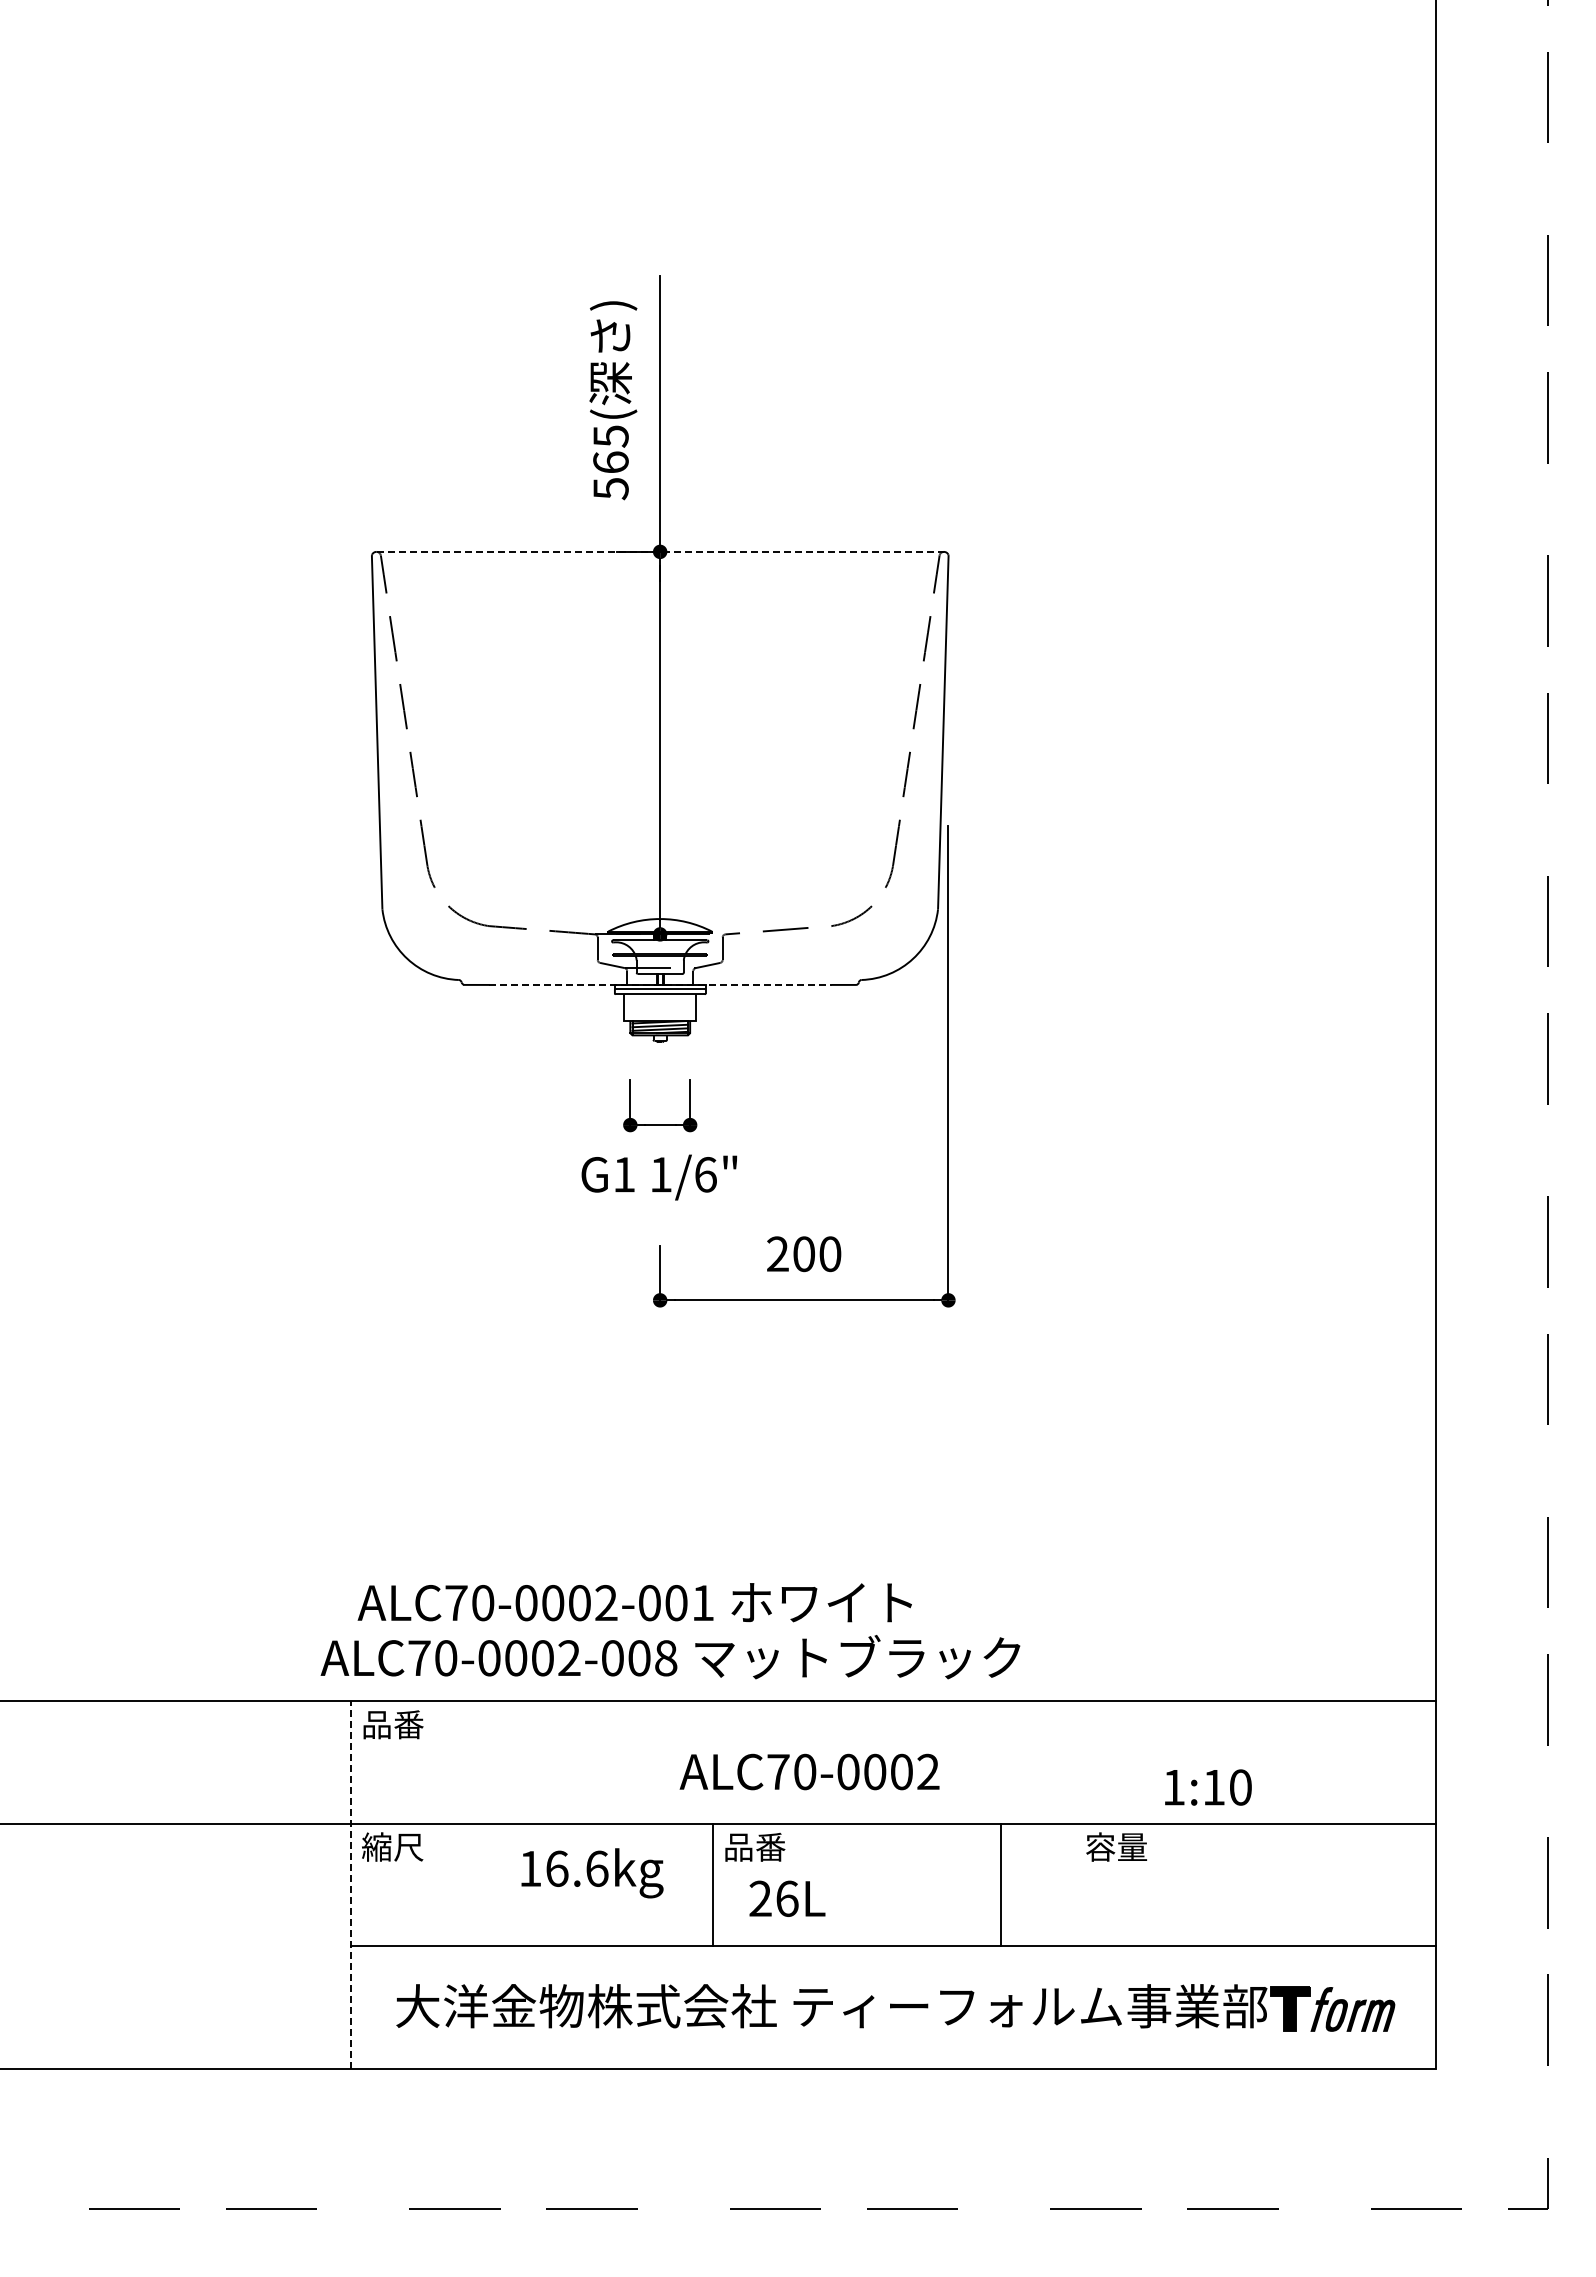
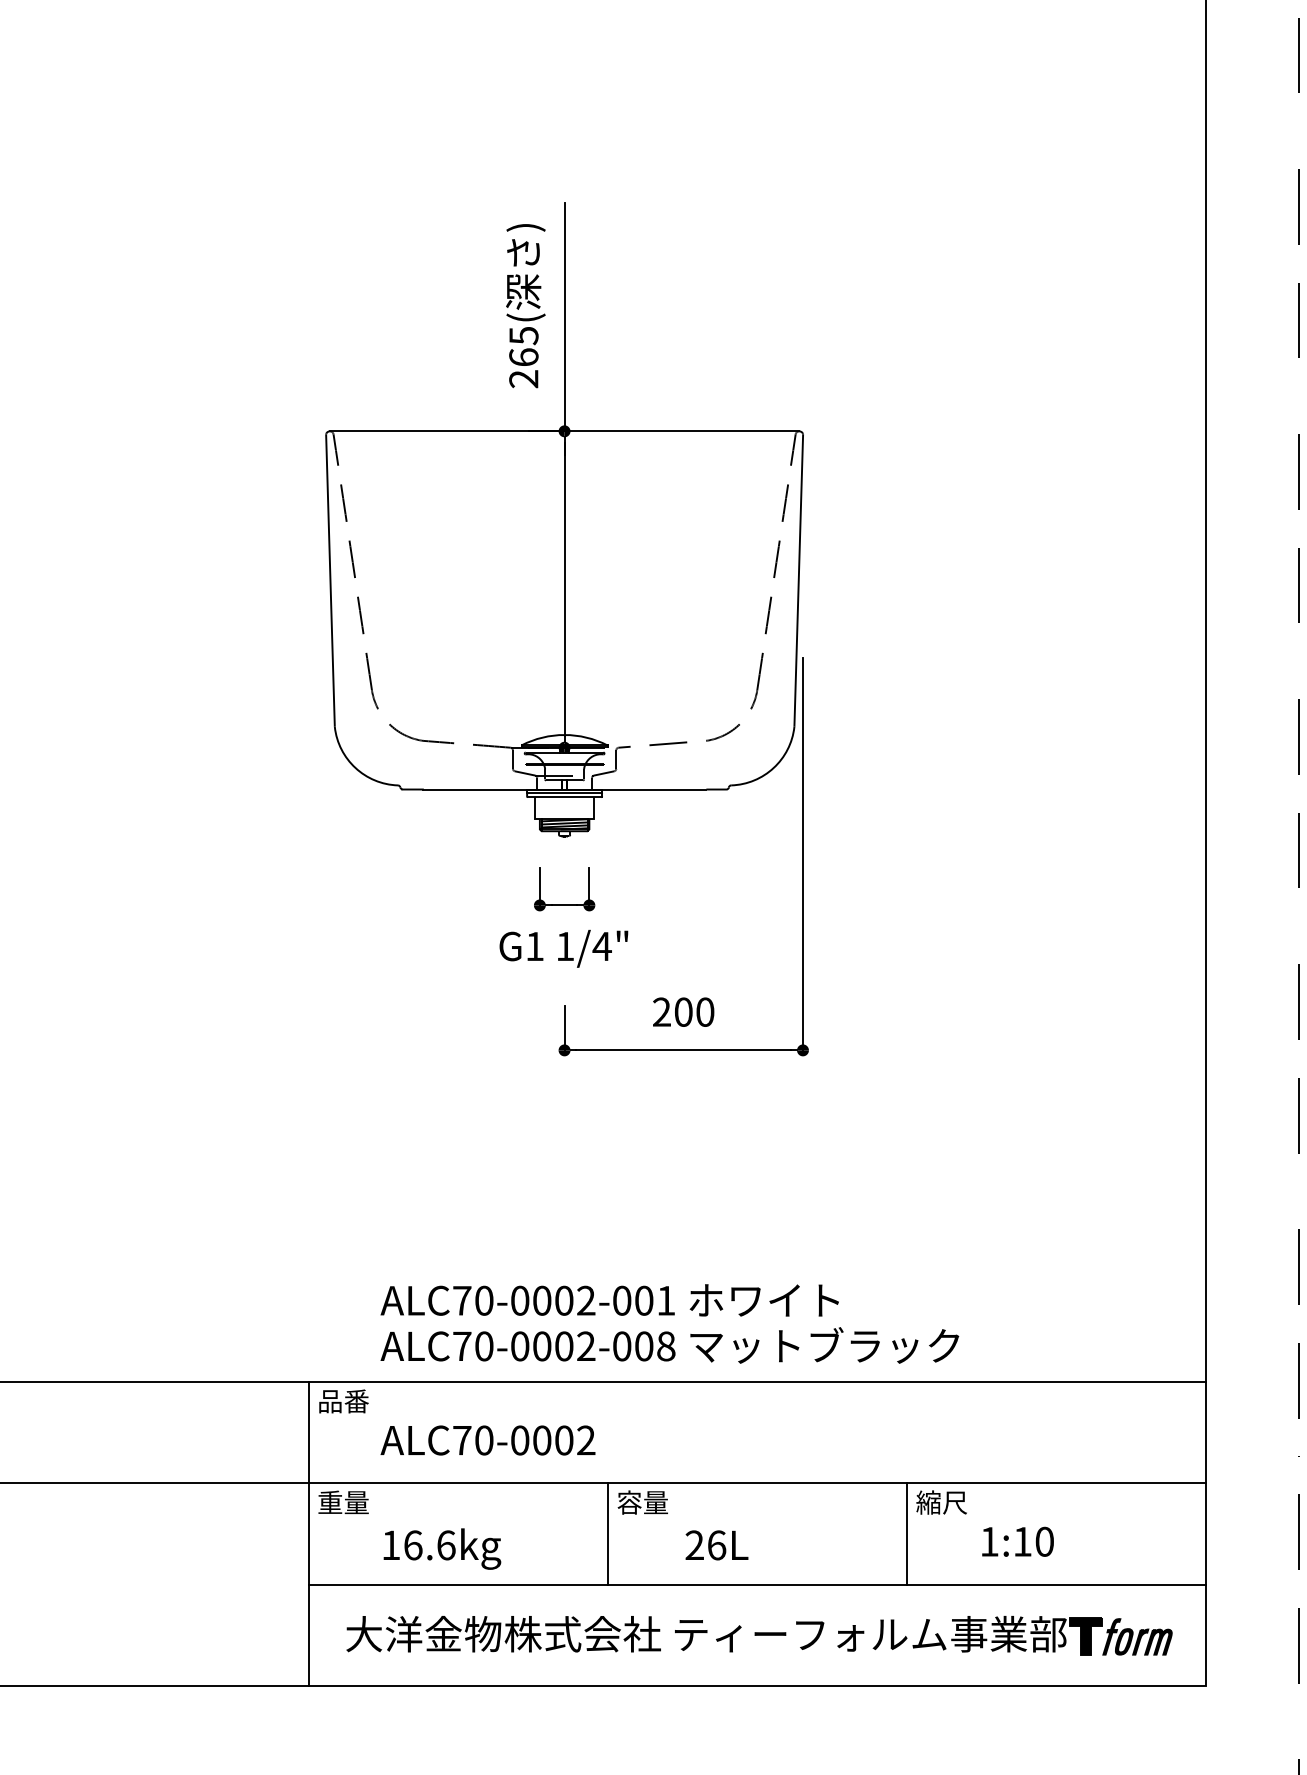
text: (610, 489) -> (523, 379), 565( -> 265(
line: (660, 551) -> (564, 431), dashed -> solid
line: (660, 984) -> (564, 789), dashed -> solid
text: (705, 1174) -> (602, 946), 1/6" -> 1/4"
text: (634, 1602) -> (609, 1300), moved
text: (670, 1657) -> (669, 1345), moved
text: (809, 1771) -> (487, 1440), moved
text: (1208, 1787) -> (1018, 1541), moved
text: (392, 1846) -> (343, 1502), 縮尺 -> 重量
text: (754, 1846) -> (642, 1502), 品番 -> 容量
text: (1116, 1846) -> (941, 1502), 容量 -> 縮尺
text: (592, 1873) -> (442, 1549), moved
line: (350, 1884) -> (308, 1533), dashed -> solid
line: (1001, 1884) -> (907, 1533), moved
text: (787, 1898) -> (717, 1545), moved

